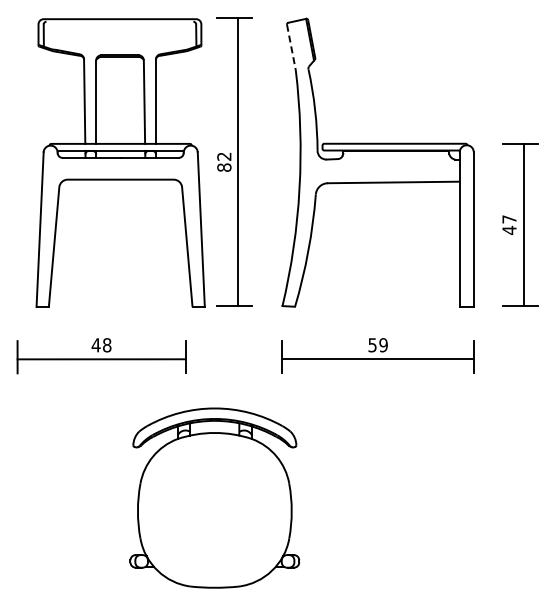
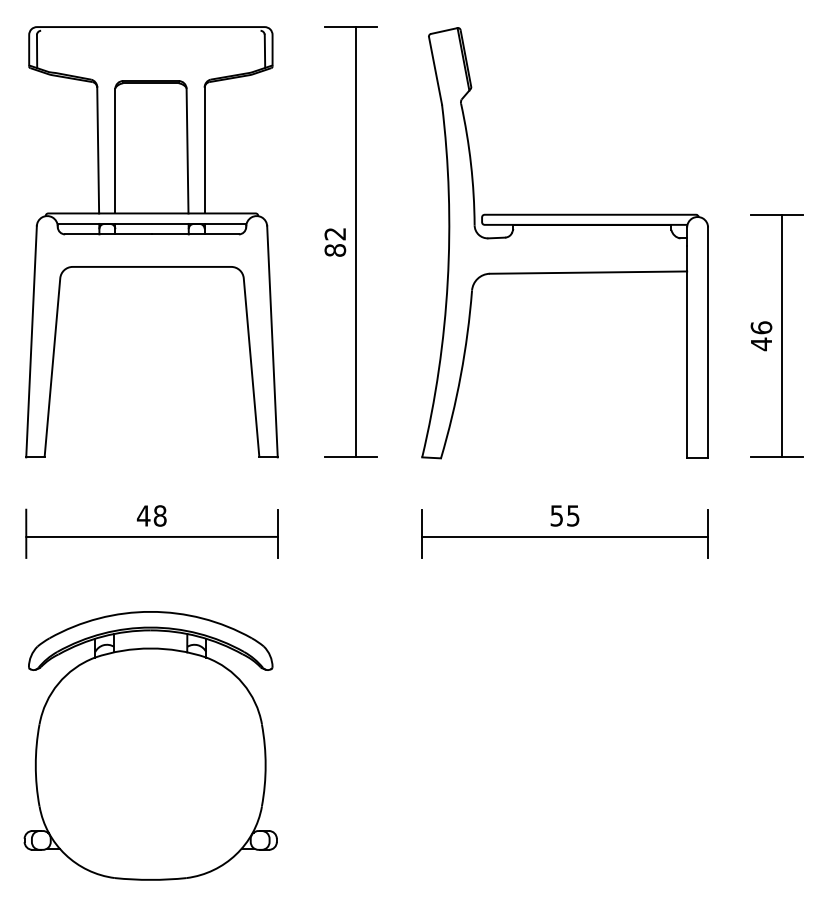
line: (291, 47) -> (435, 70), dashed -> solid
part: (120, 162) -> (151, 241), moved
text: (509, 219) -> (761, 327), 47 -> 46
text: (383, 345) -> (573, 516), 59 -> 55
part: (214, 497) -> (150, 744), moved

